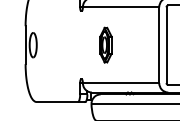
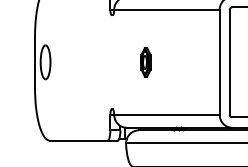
part: (105, 45) -> (145, 62), size x0.6

